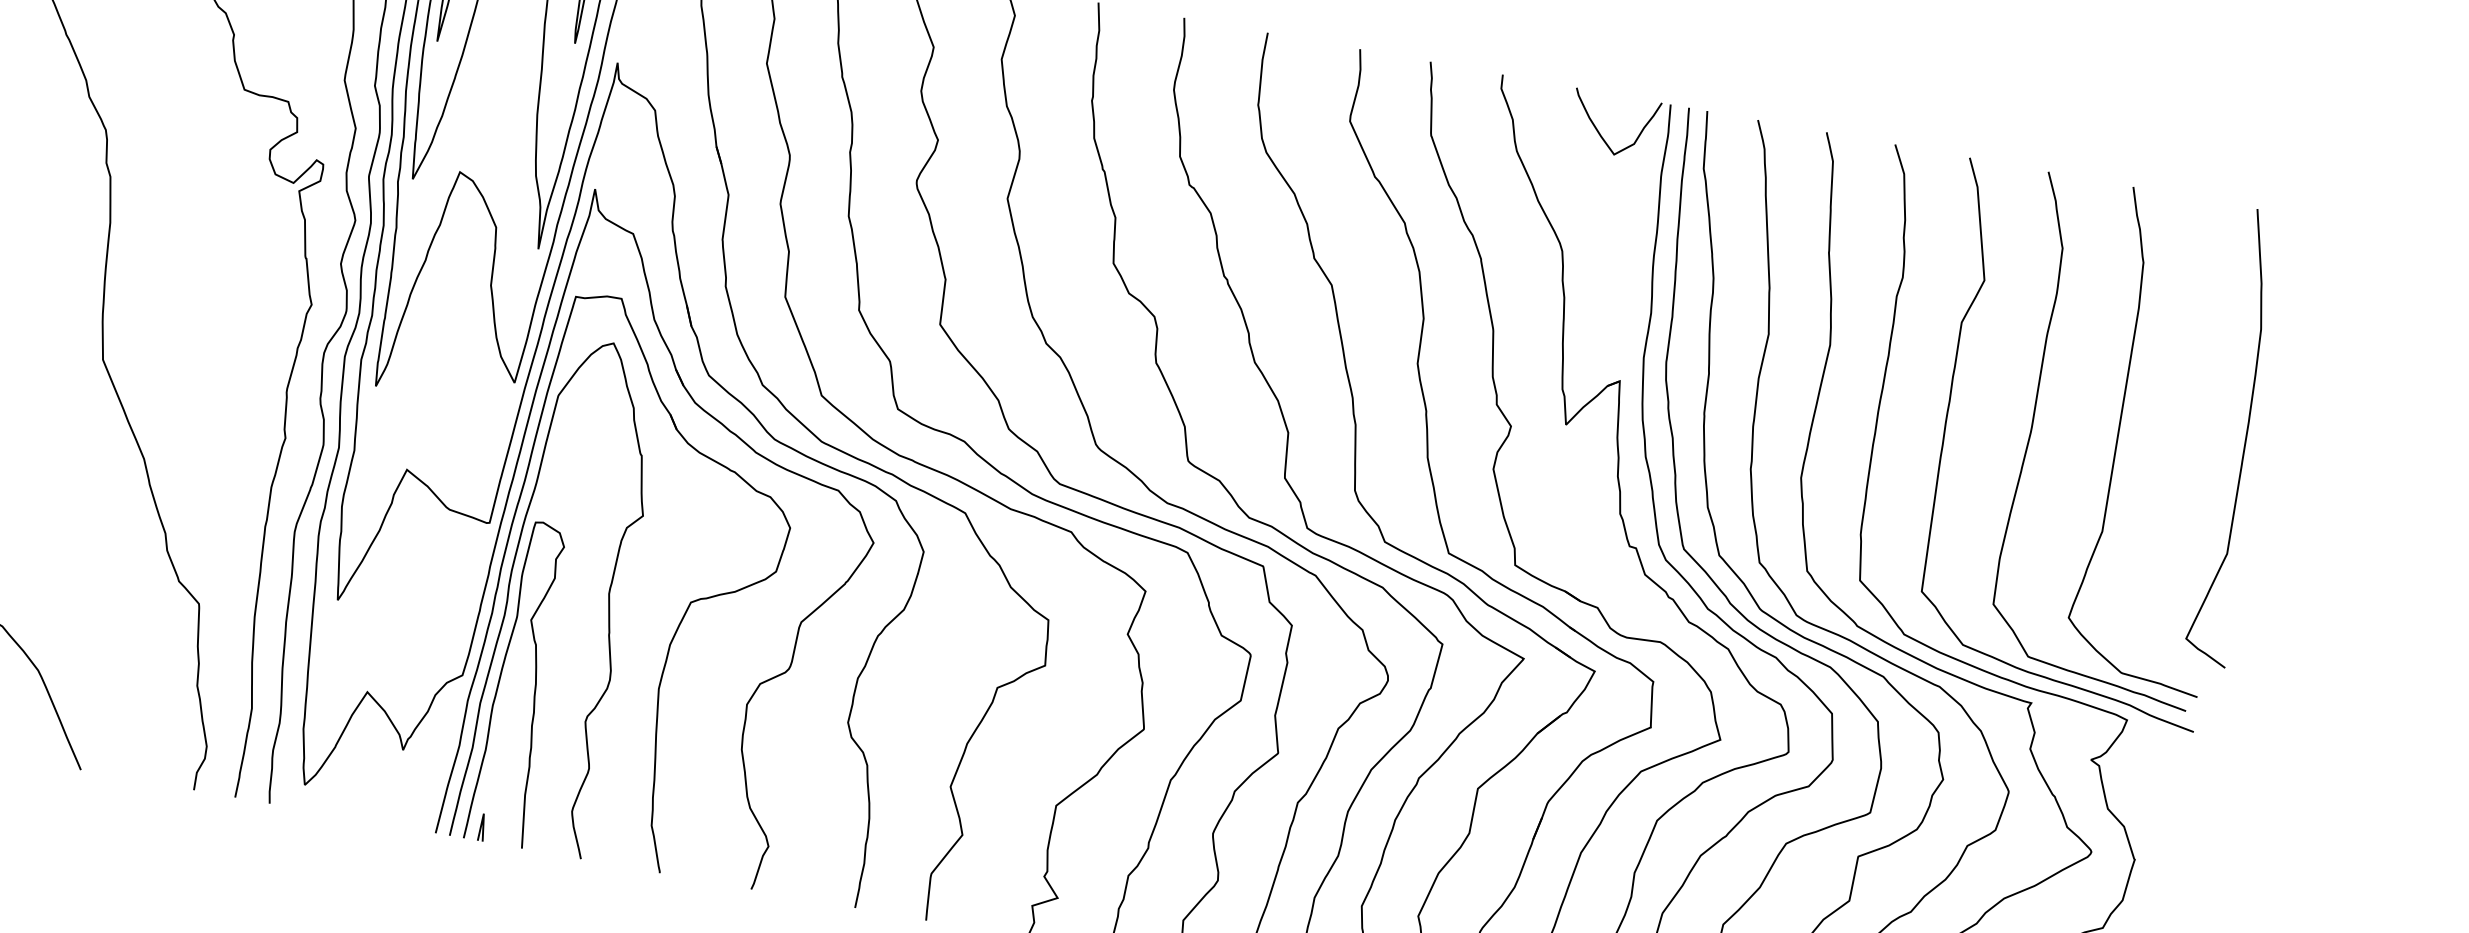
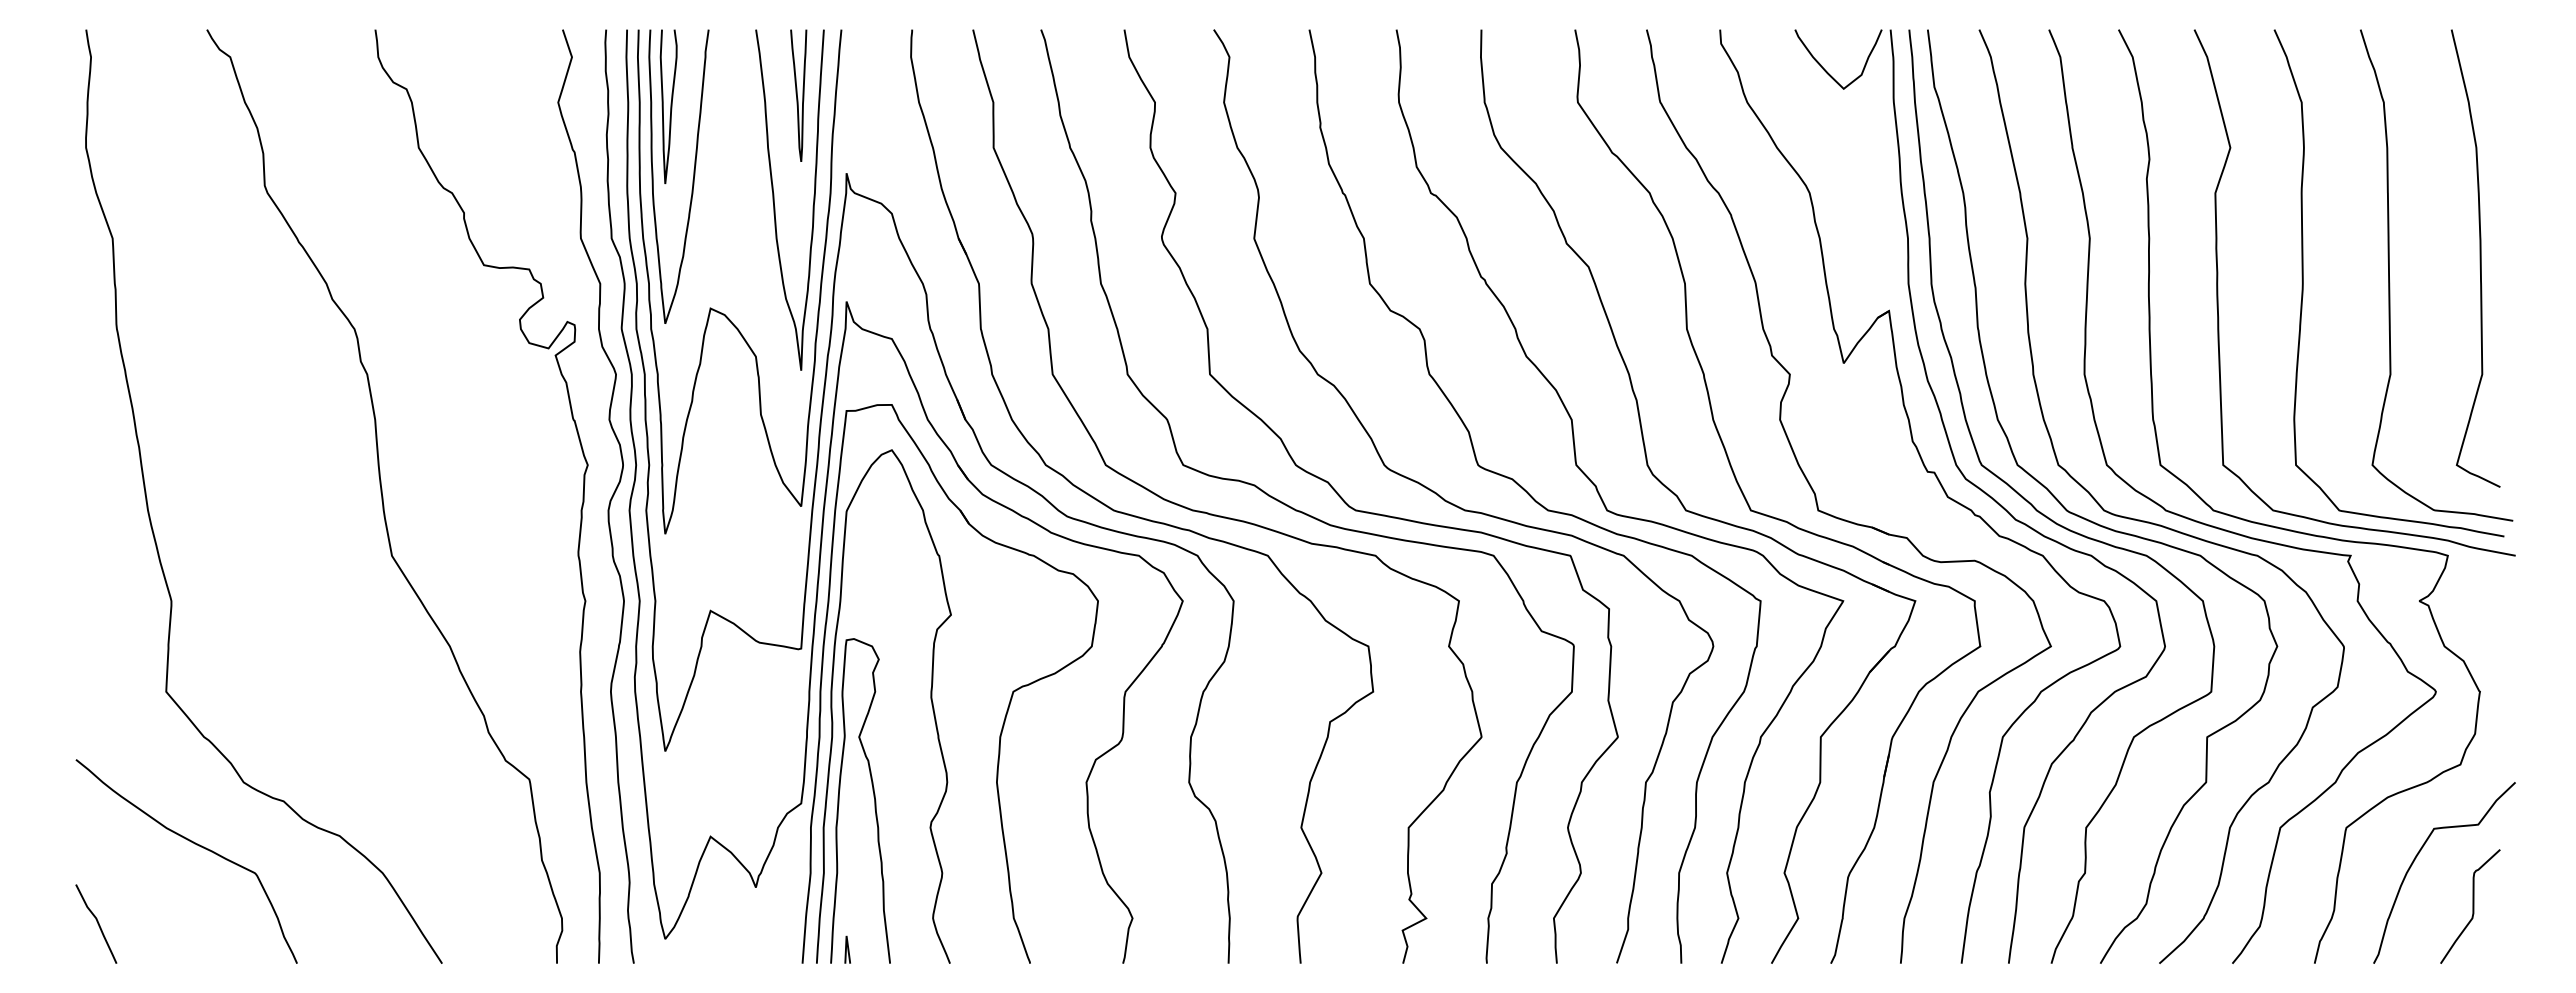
curve: (2244, 439) -> (2479, 258), moved

